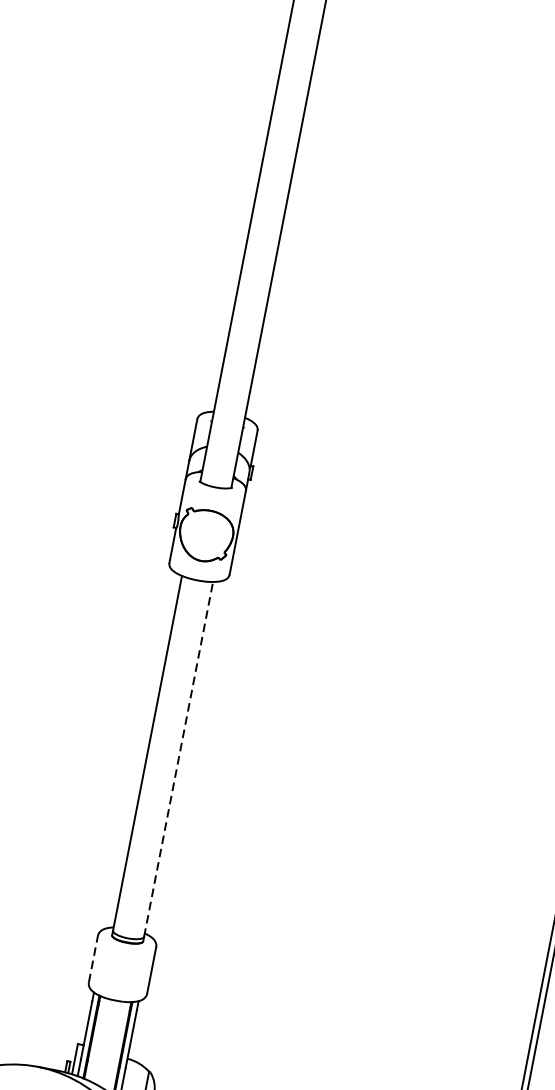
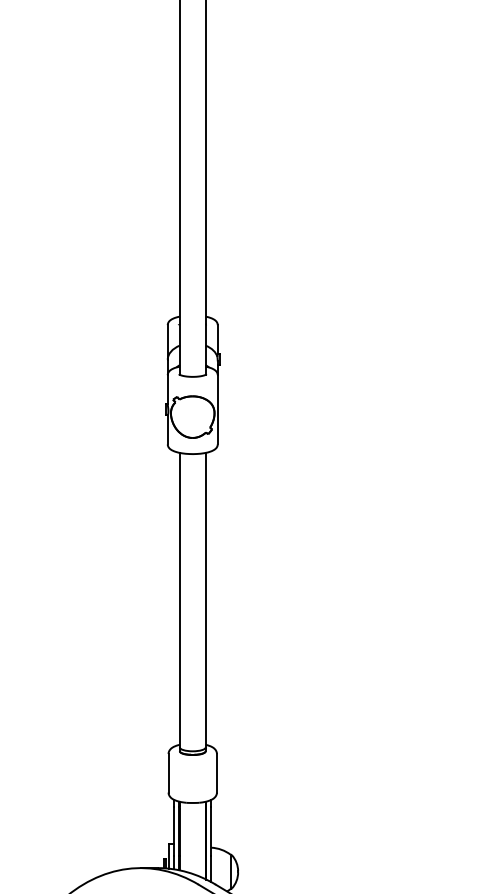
line: (178, 758) -> (205, 599), dashed -> solid
line: (93, 958) -> (168, 772), dashed -> solid

